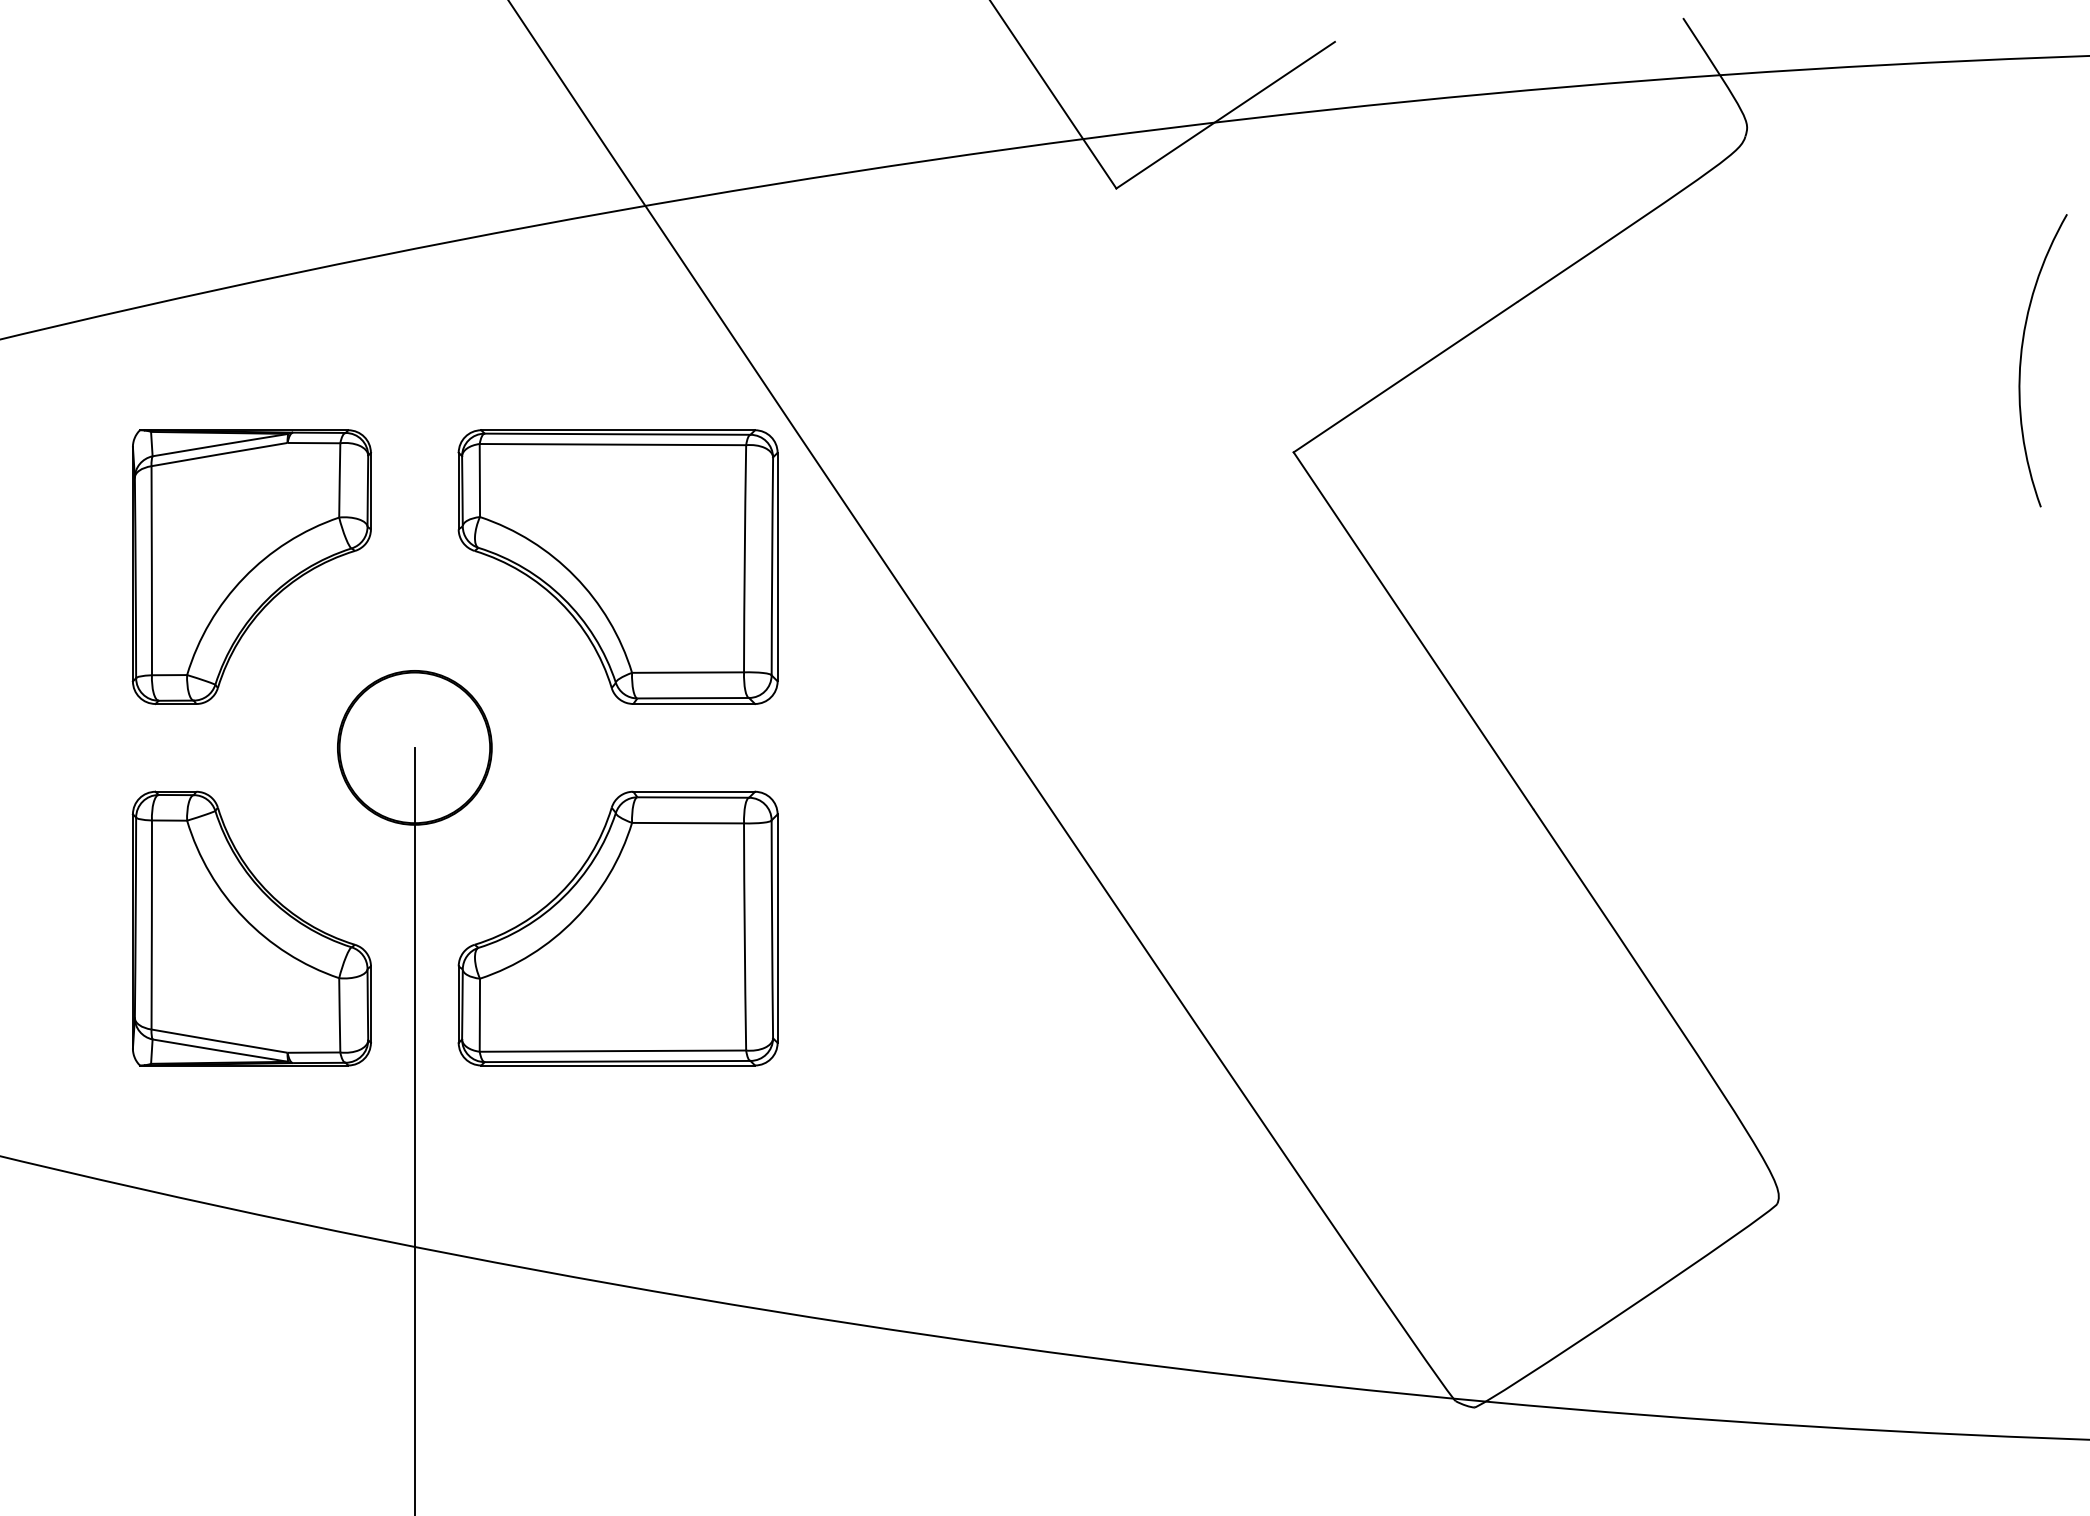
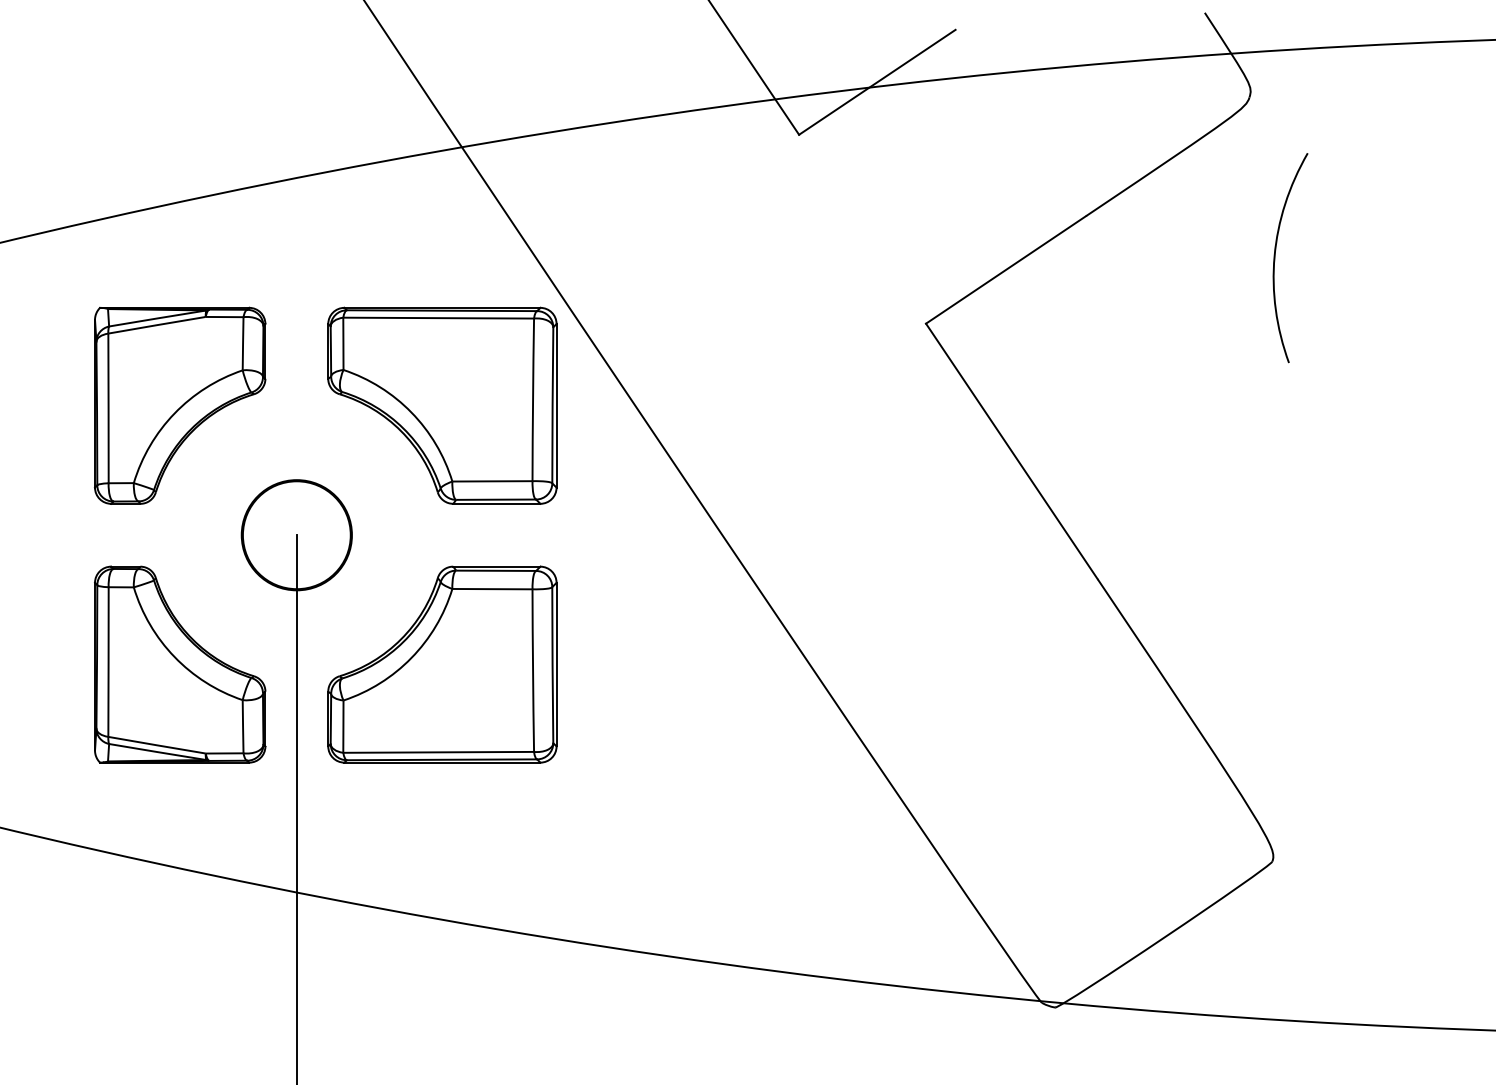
curve: (2022, 361) -> (1275, 258), moved

